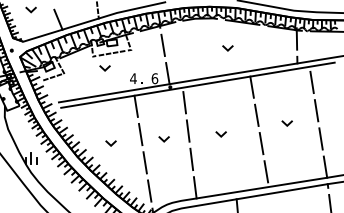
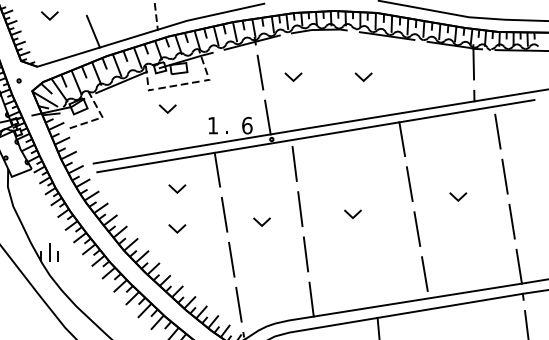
line: (183, 48) -> (292, 77), added
text: (133, 78) -> (213, 125), 4 -> 1
line: (110, 118) -> (176, 189), added

